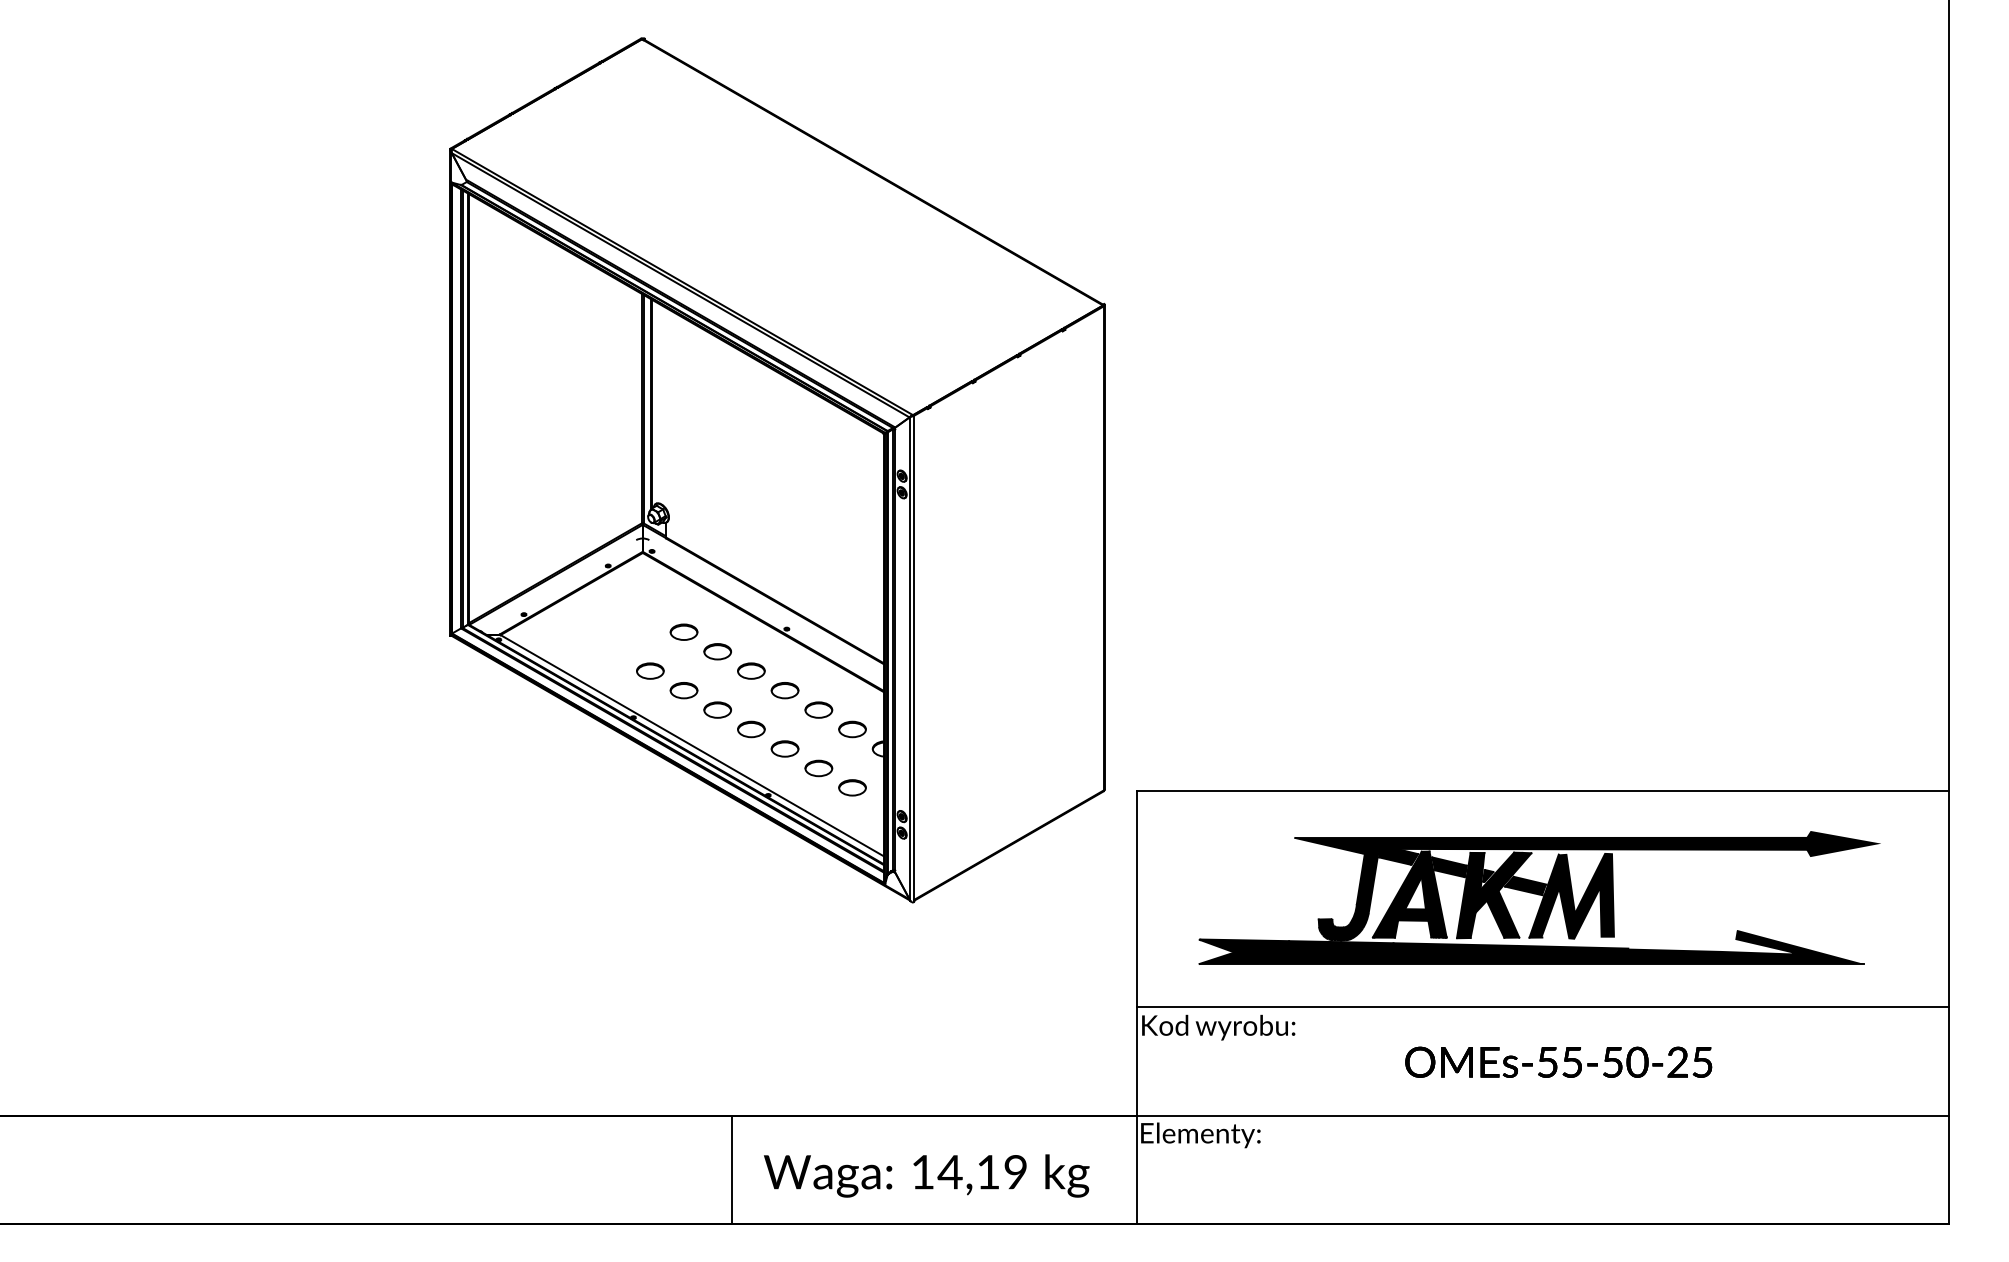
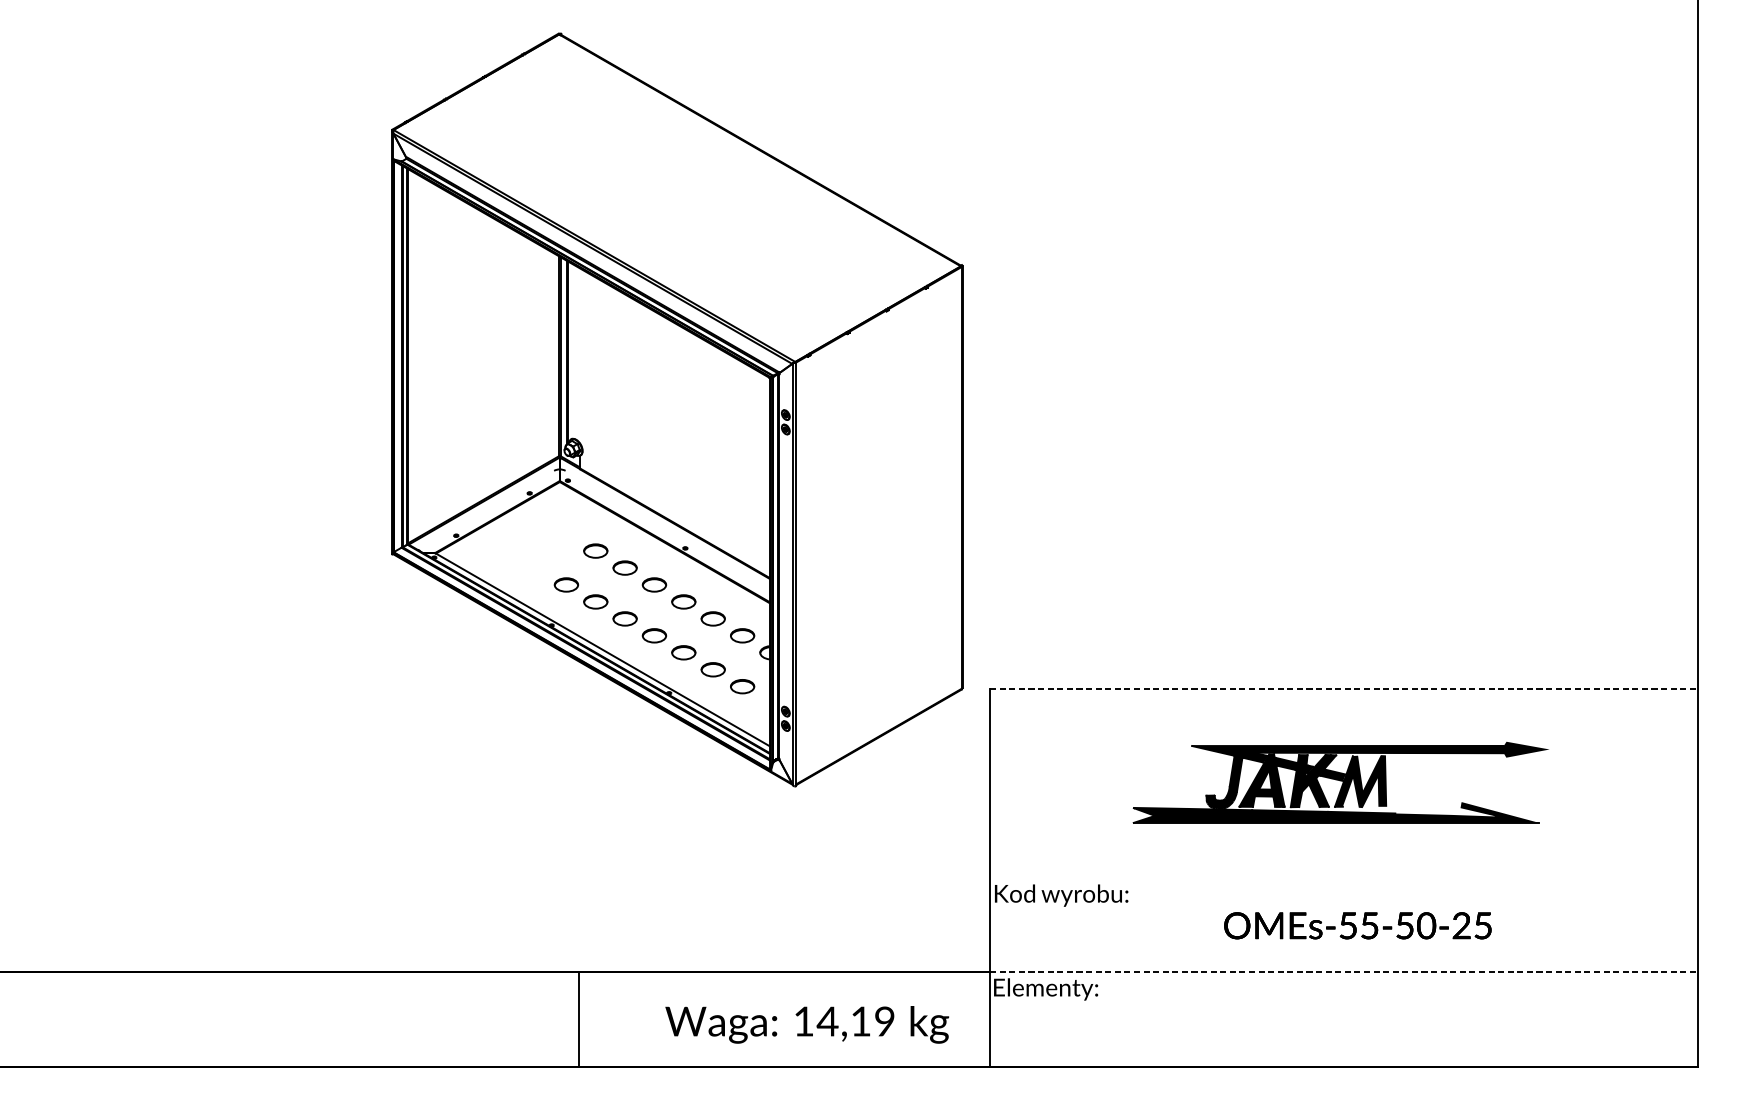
line: (1543, 790) -> (1344, 688), solid -> dashed
part: (1539, 897) -> (1341, 782), size x0.7
line: (1542, 1007) -> (1343, 878), removed
line: (1543, 1115) -> (1344, 972), solid -> dashed
line: (732, 1169) -> (578, 1019), moved

